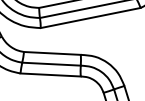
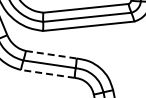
line: (52, 53) -> (51, 54), solid -> dashed
line: (50, 74) -> (47, 73), solid -> dashed

